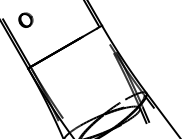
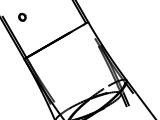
part: (25, 19) -> (22, 16), size x0.6

